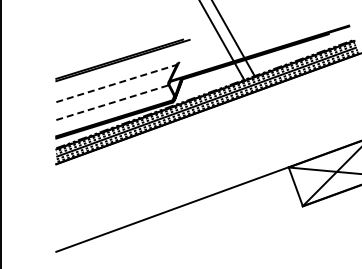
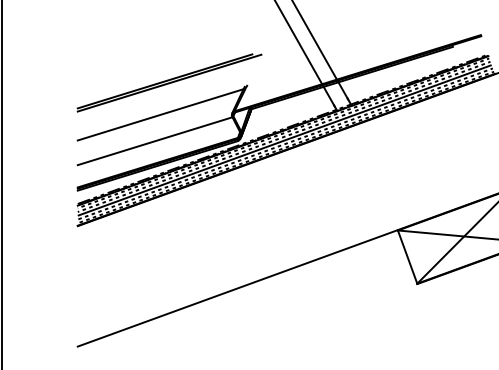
line: (116, 83) -> (160, 114), dashed -> solid
line: (112, 102) -> (155, 140), dashed -> solid

